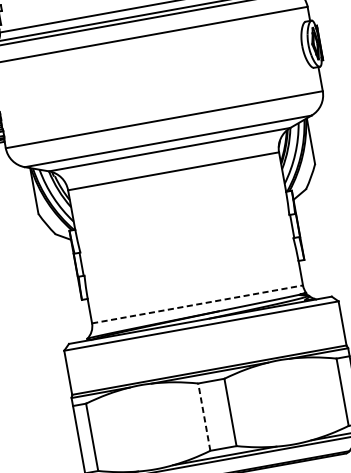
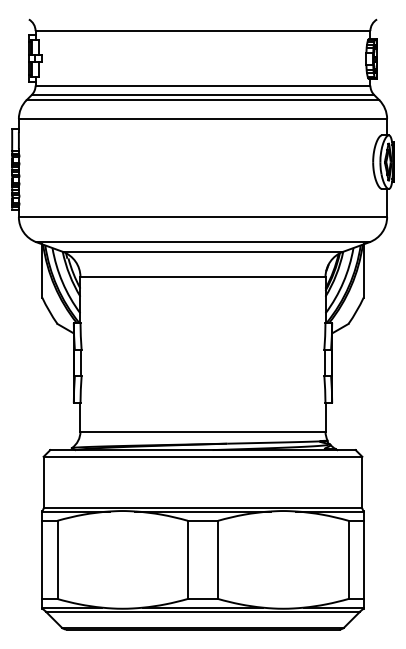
line: (197, 304) -> (203, 431), dashed -> solid
line: (204, 416) -> (187, 559), dashed -> solid

